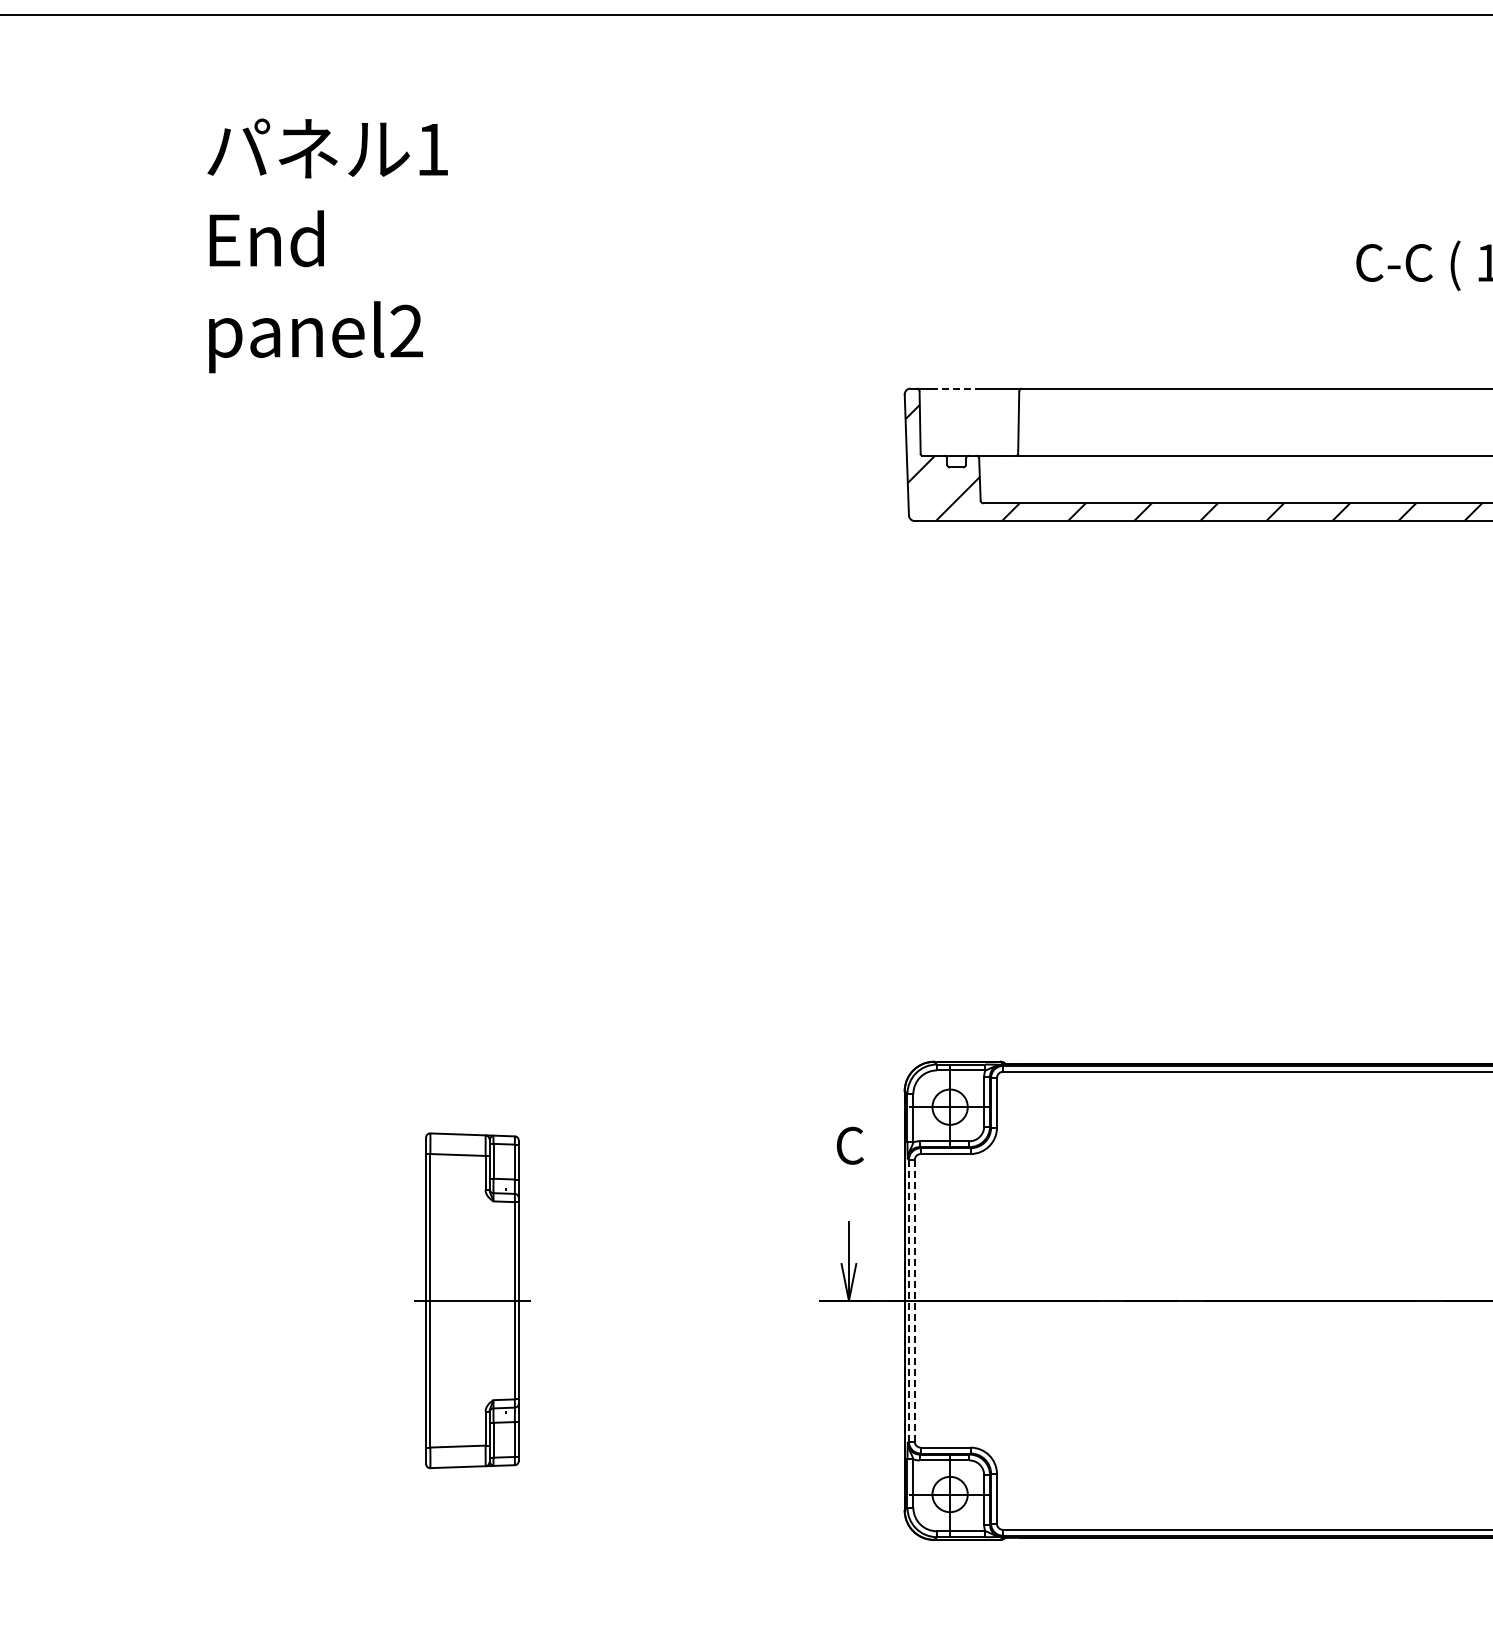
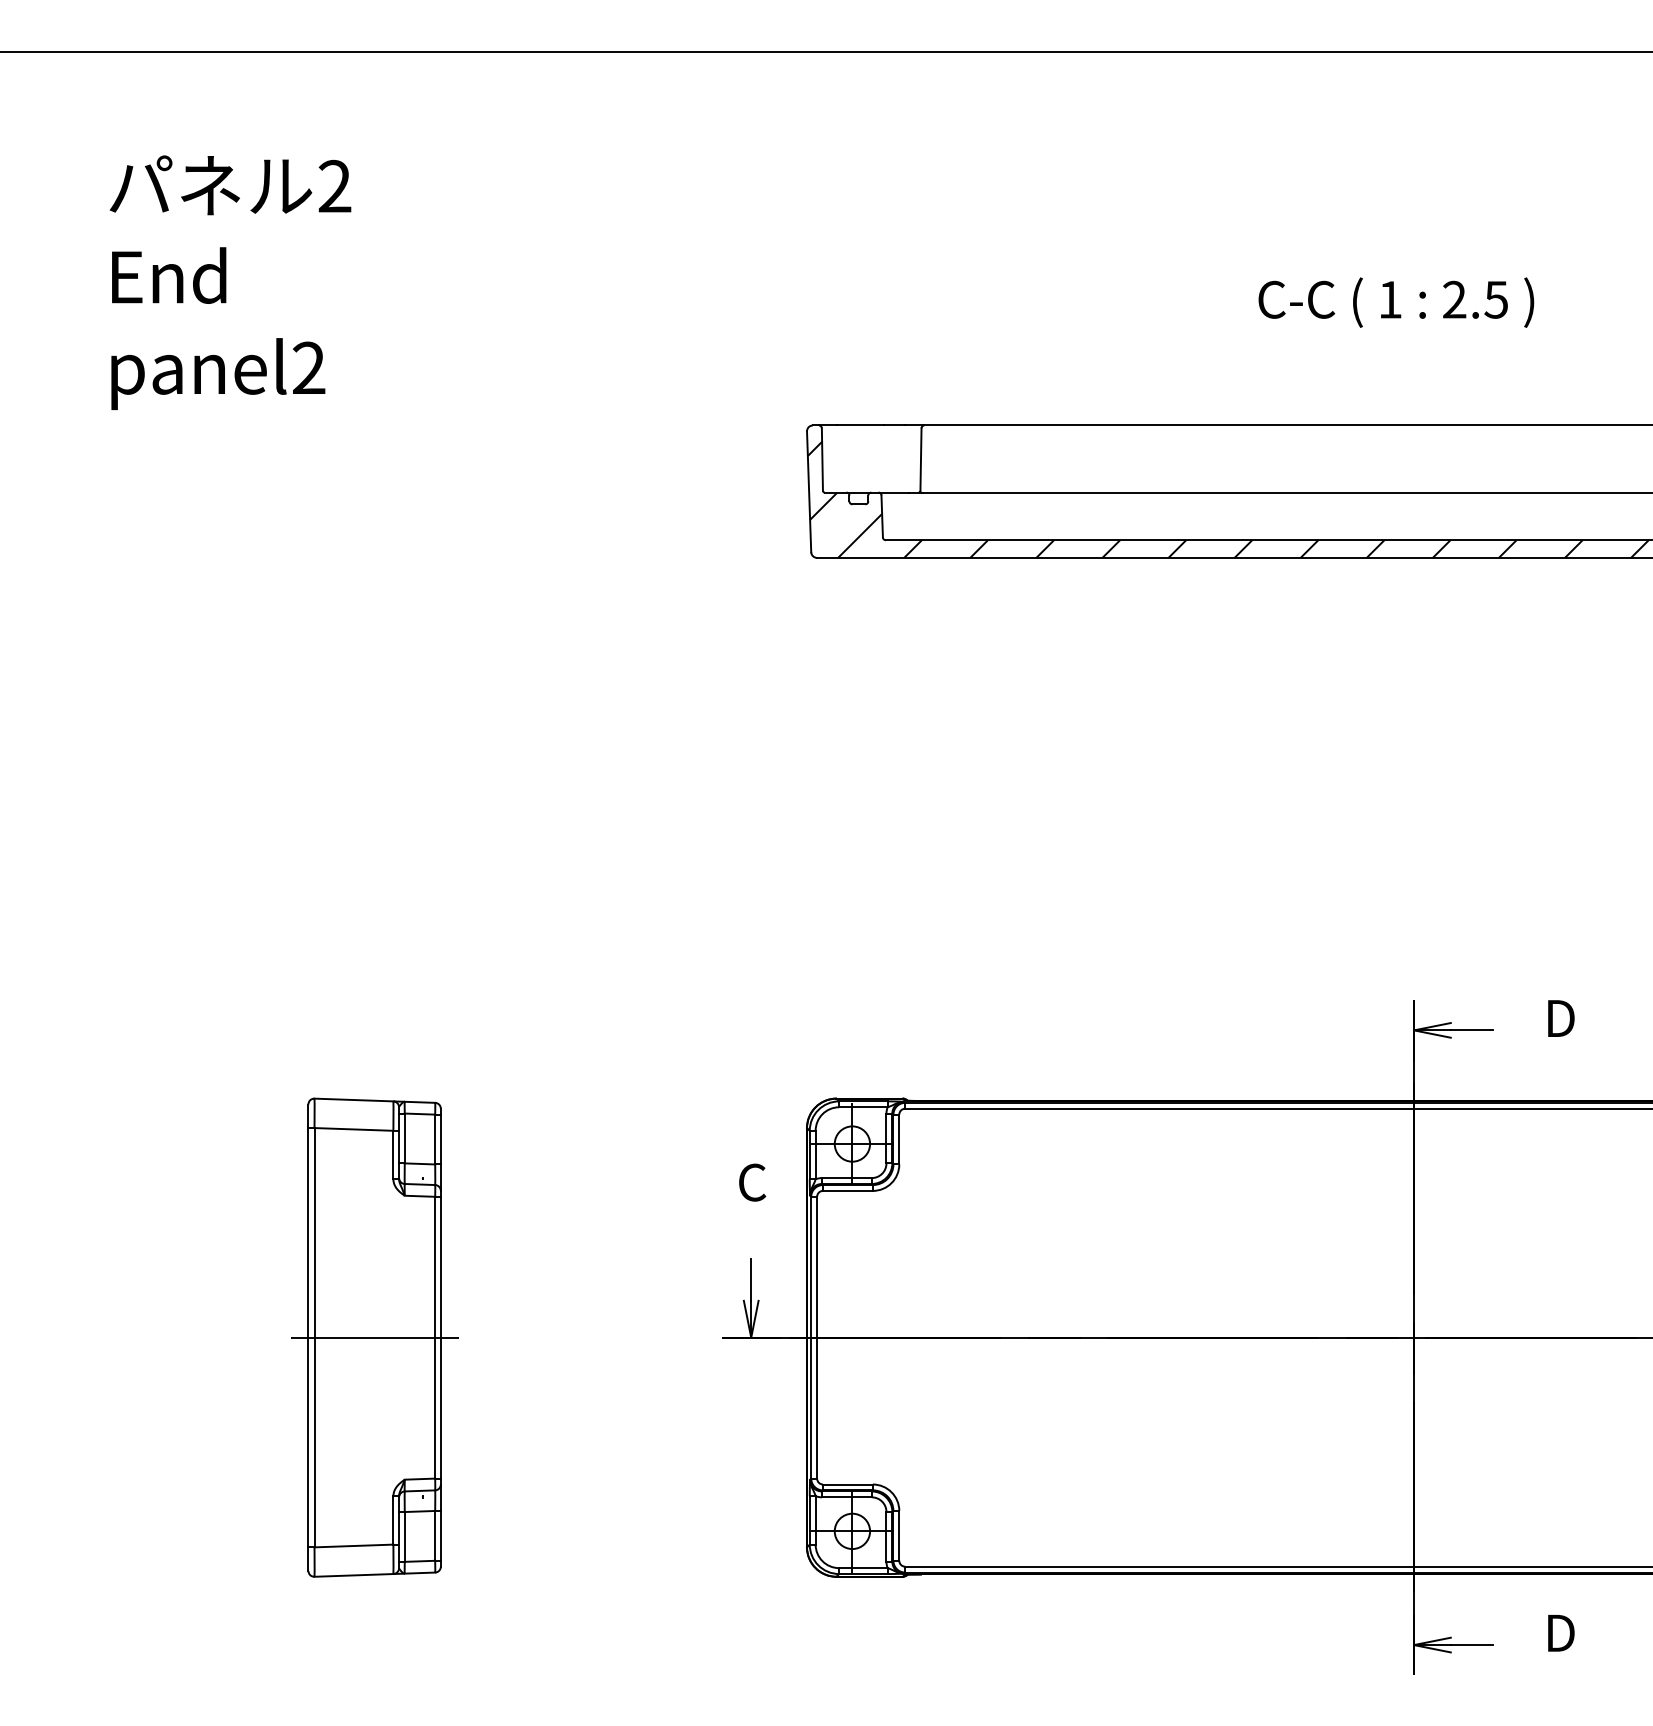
text: (432, 148) -> (334, 185), 1 -> 2
line: (958, 388) -> (860, 425), dashed -> solid
part: (472, 1300) -> (374, 1337), size x1.43
line: (909, 1300) -> (811, 1337), dashed -> solid
line: (915, 1300) -> (817, 1337), dashed -> solid

